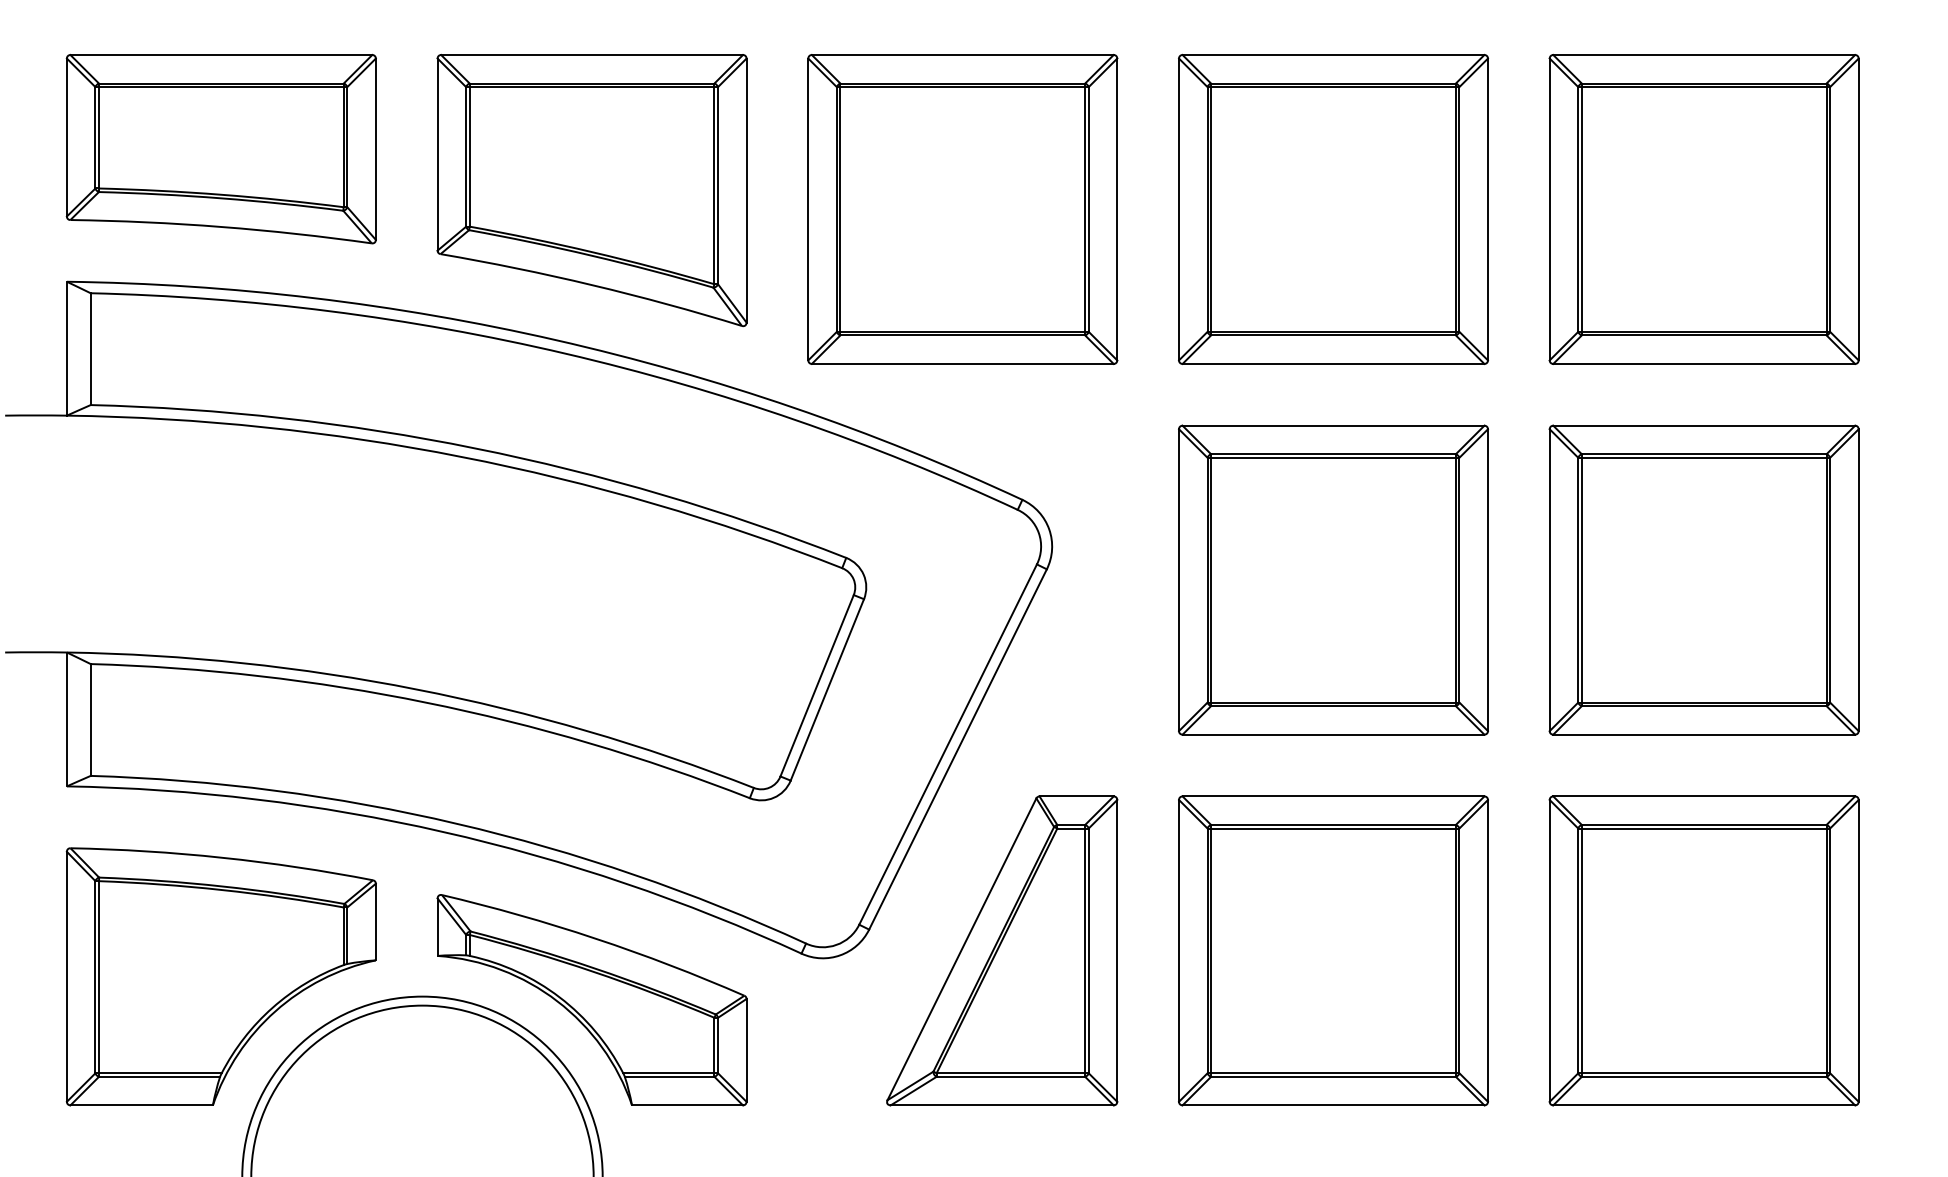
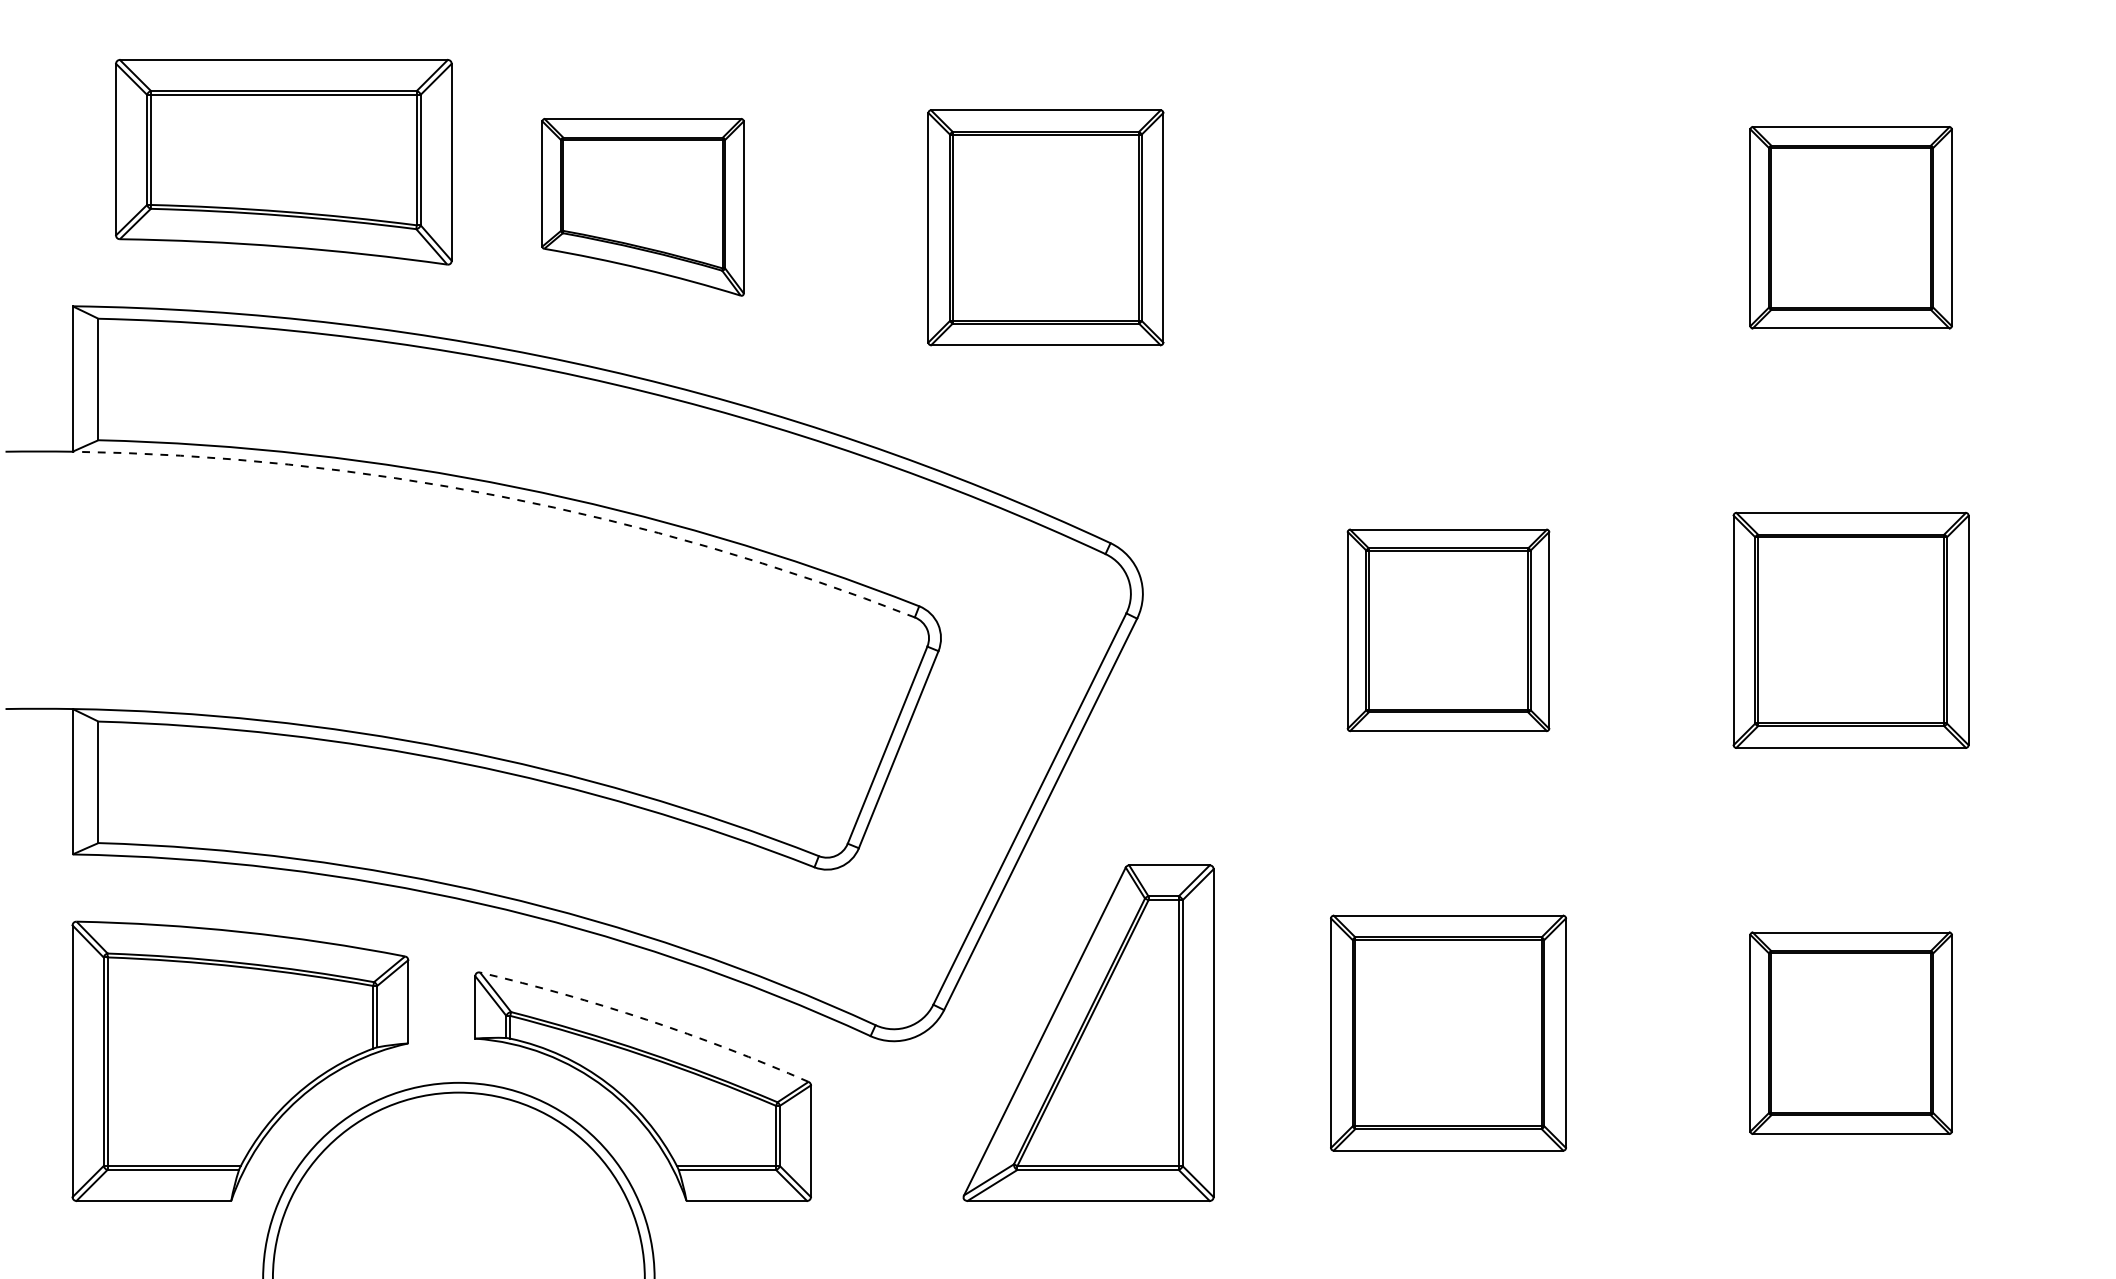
part: (220, 149) -> (282, 162), moved
part: (591, 190) -> (642, 207), size x0.6
part: (962, 209) -> (1045, 227), size x0.7
part: (1333, 209) -> (1448, 227), removed
part: (1703, 209) -> (1850, 227), size x0.6
arc: (461, 456) -> (501, 496), solid -> dashed
part: (1333, 579) -> (1448, 629), size x0.6
part: (1703, 579) -> (1850, 629), size x0.7
arc: (595, 938) -> (646, 1019), solid -> dashed
part: (1333, 950) -> (1448, 1032), size x0.7
part: (1703, 950) -> (1850, 1032), size x0.6

